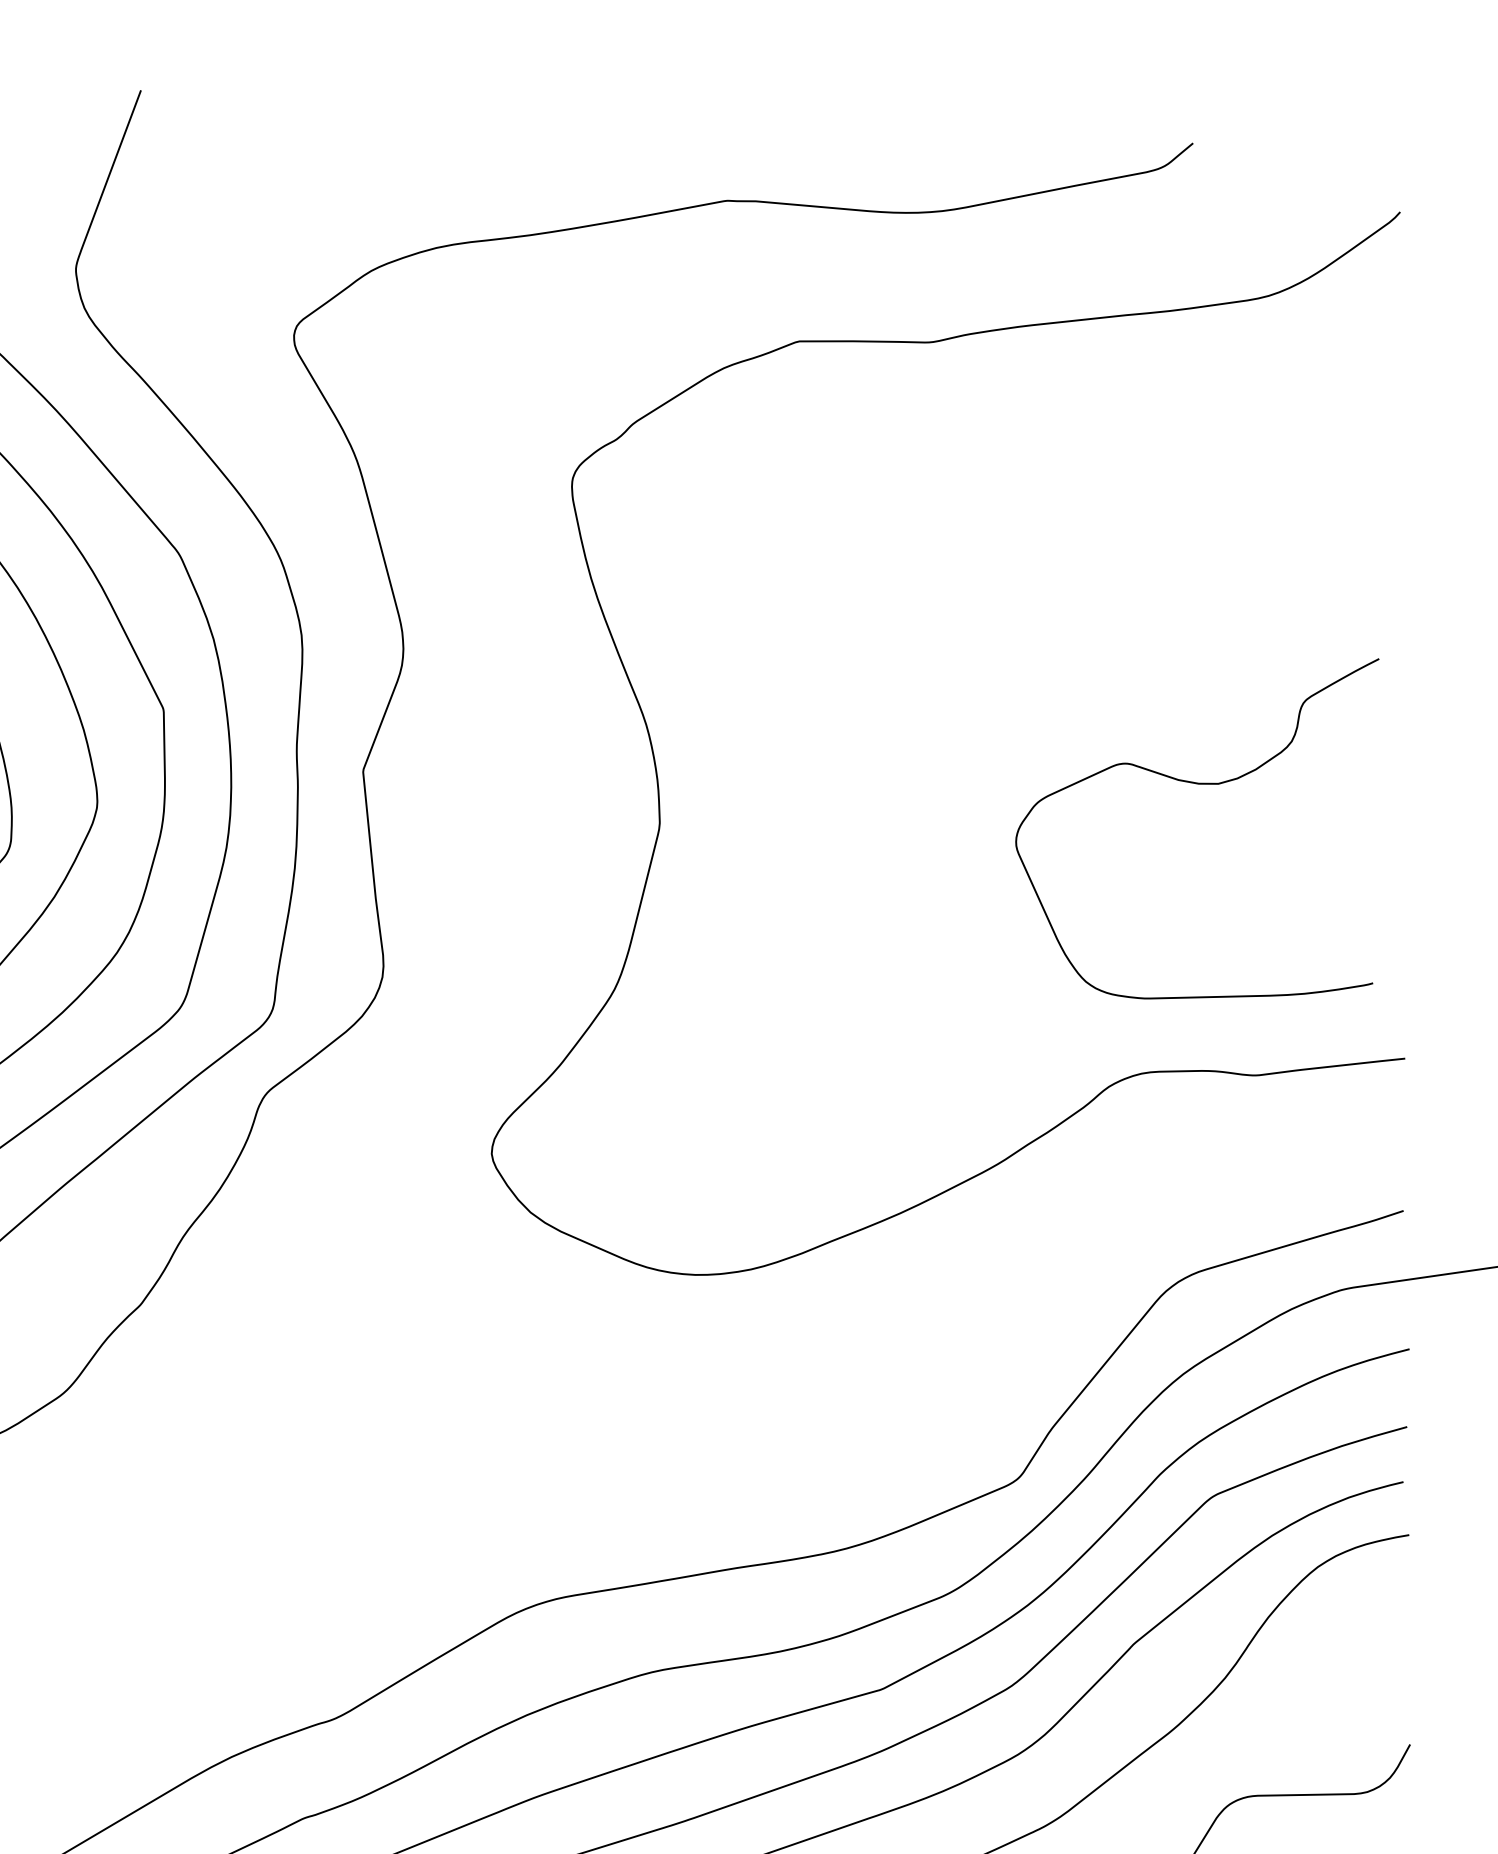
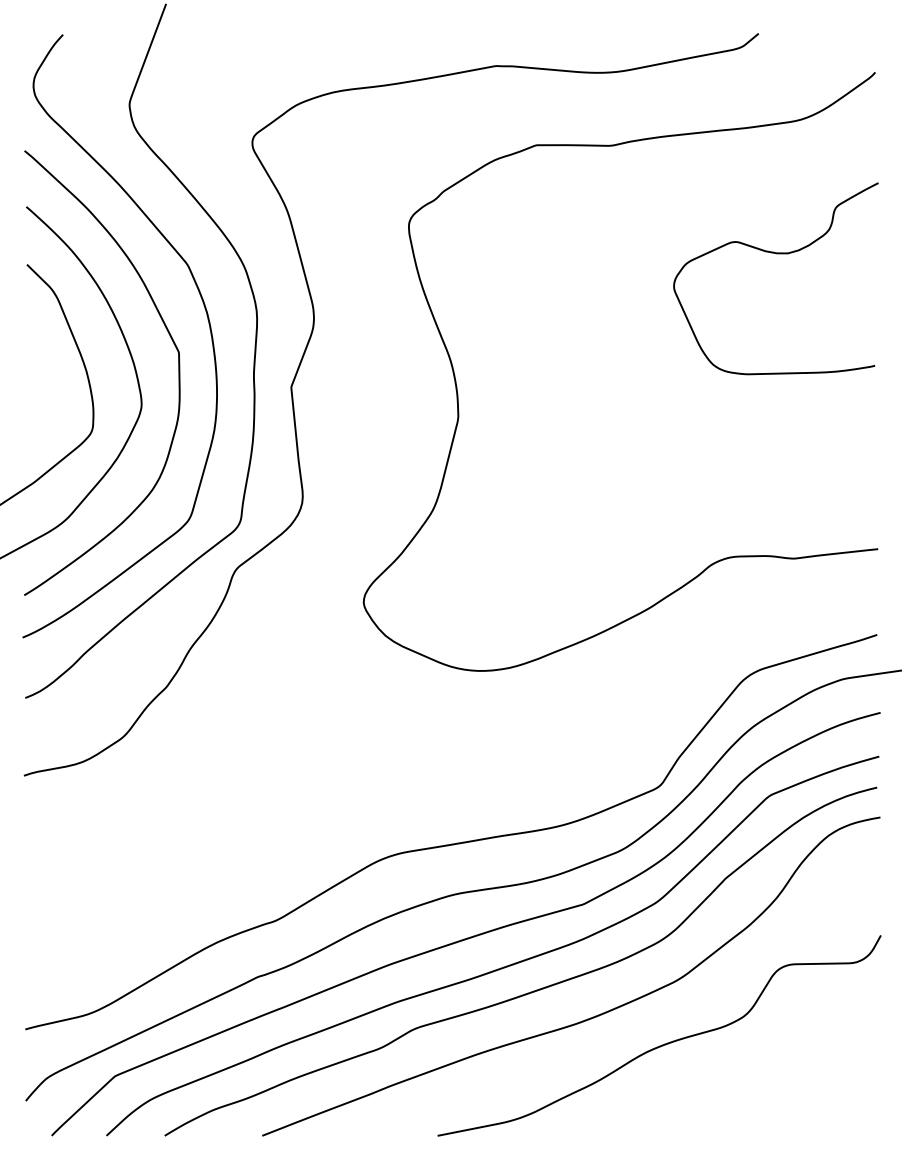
curve: (1198, 785) -> (776, 254), moved

